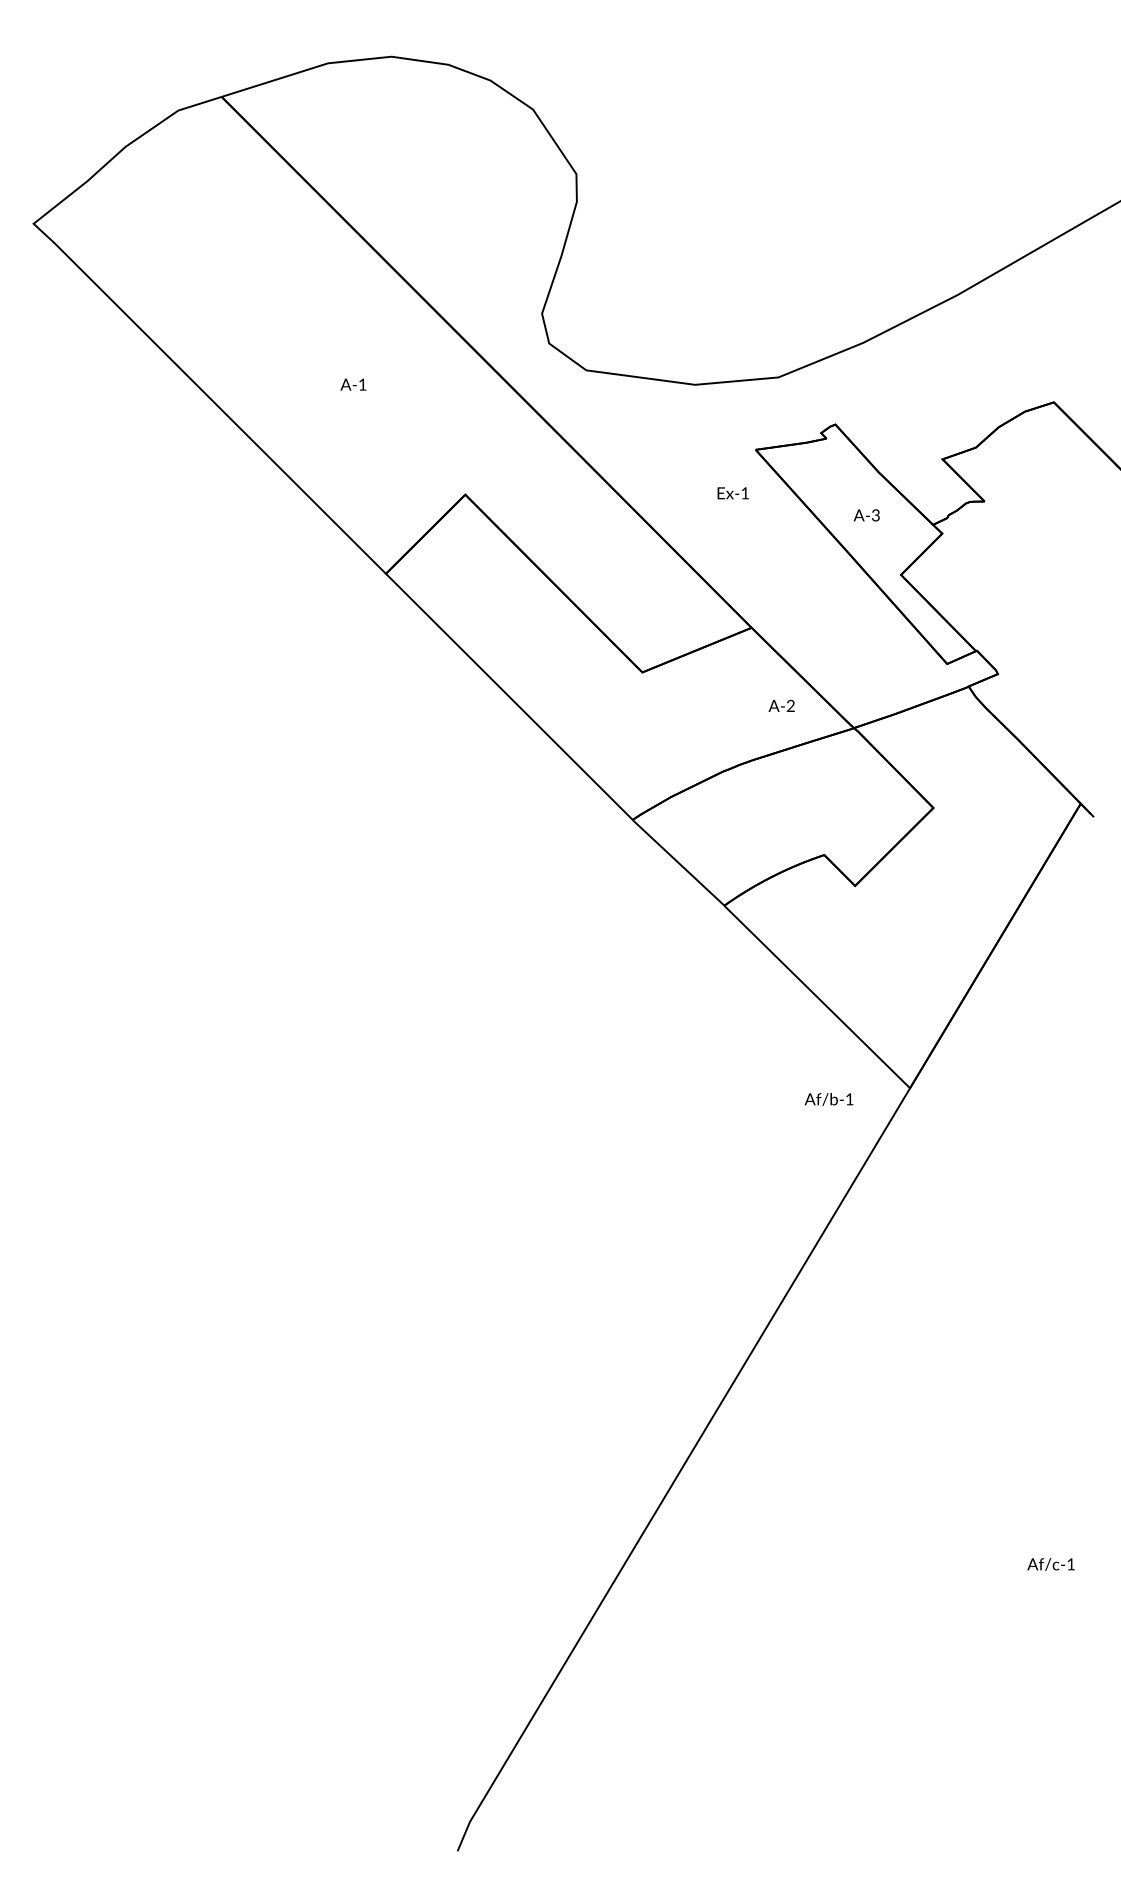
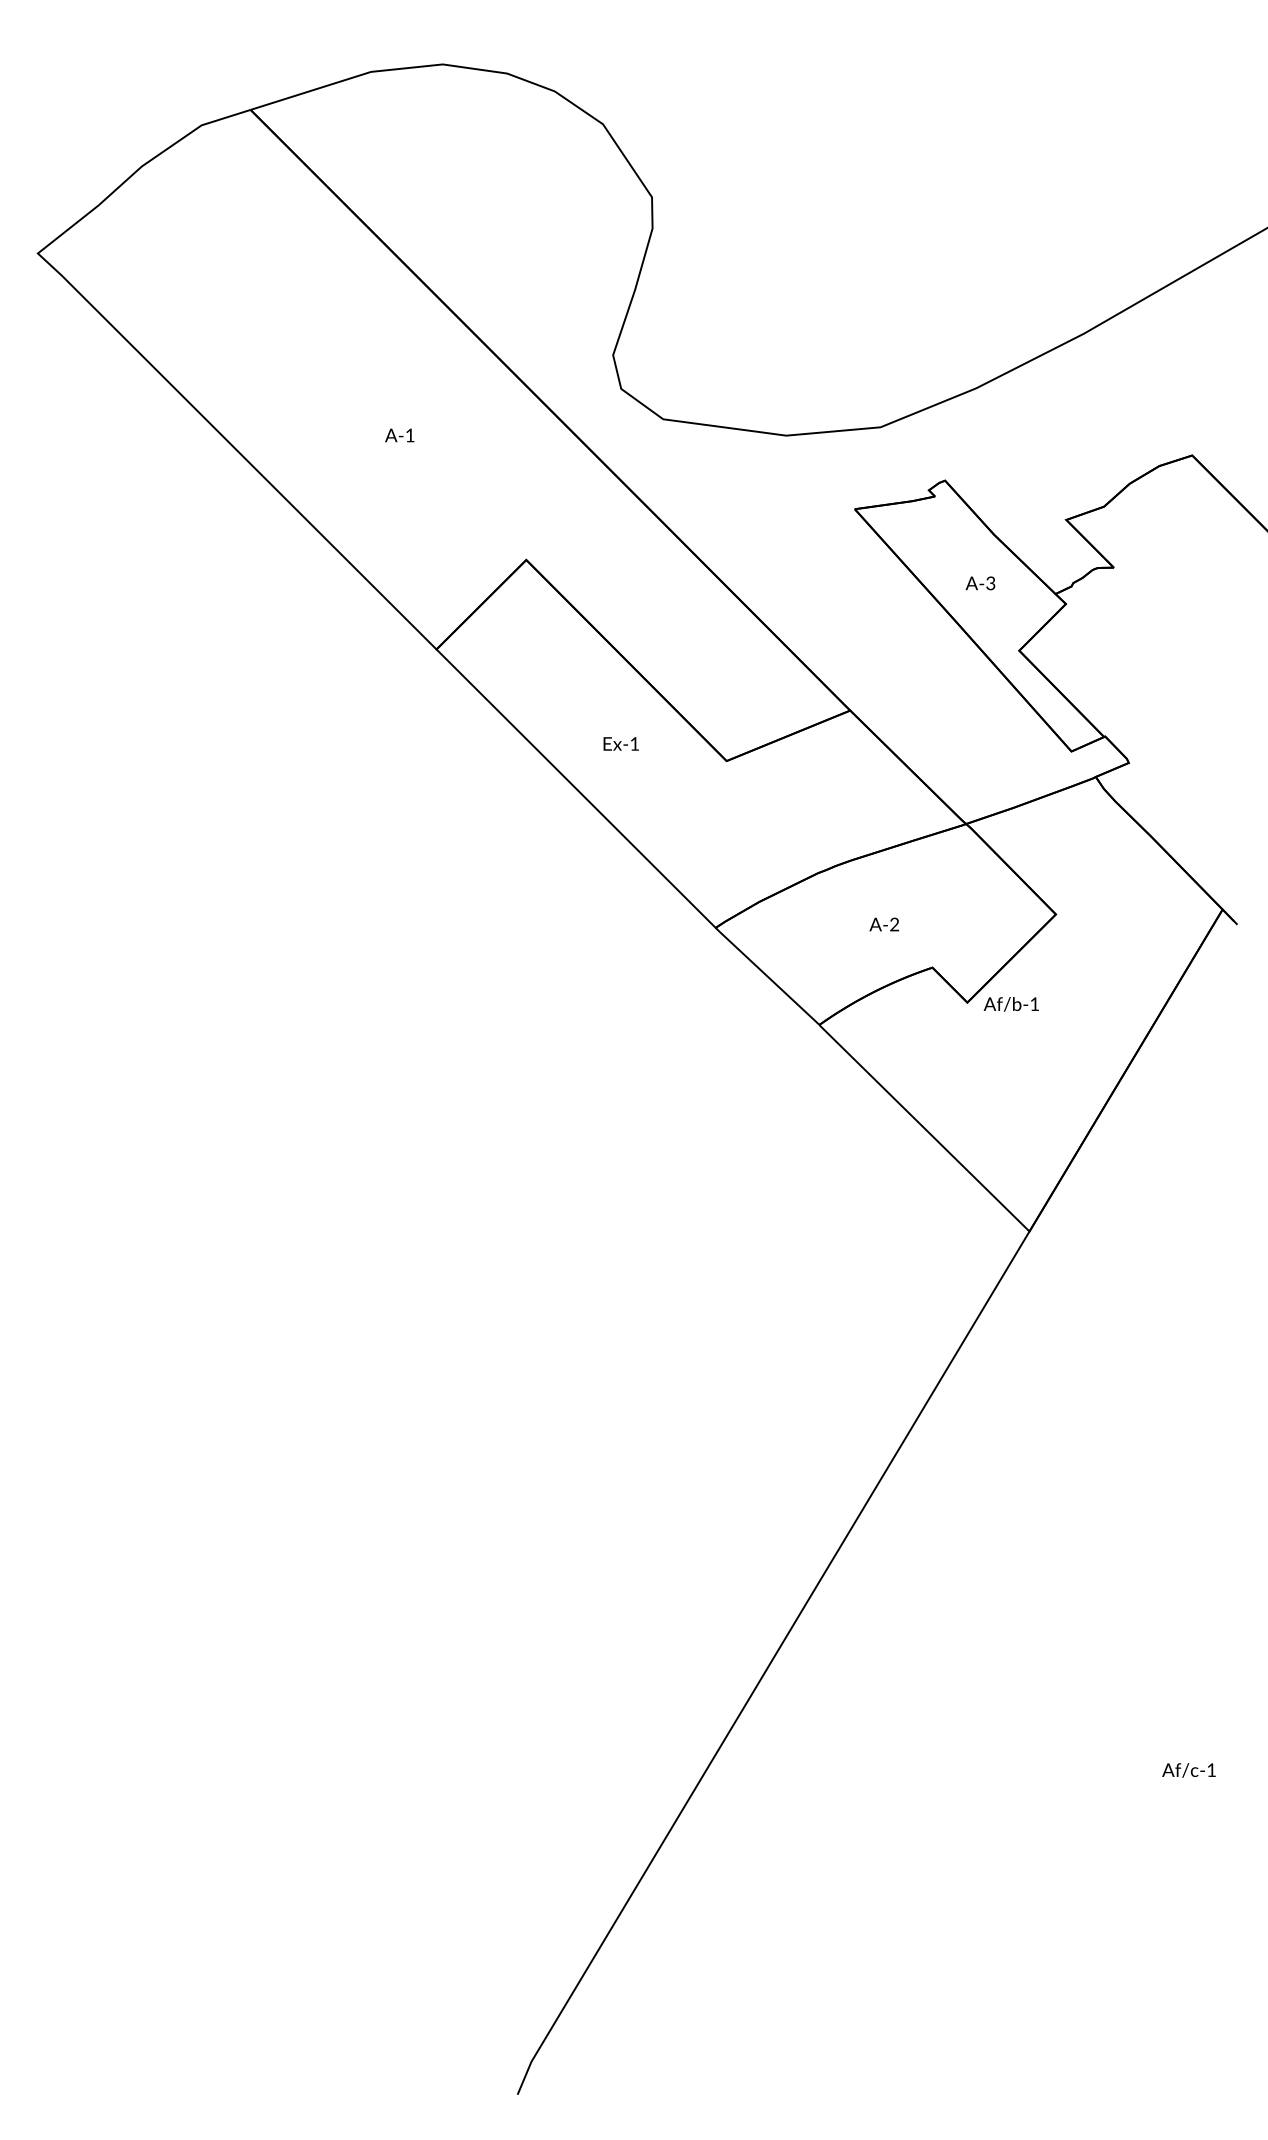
text: (732, 493) -> (620, 744), moved
text: (781, 705) -> (884, 924), moved
text: (828, 1099) -> (1010, 1004), moved

